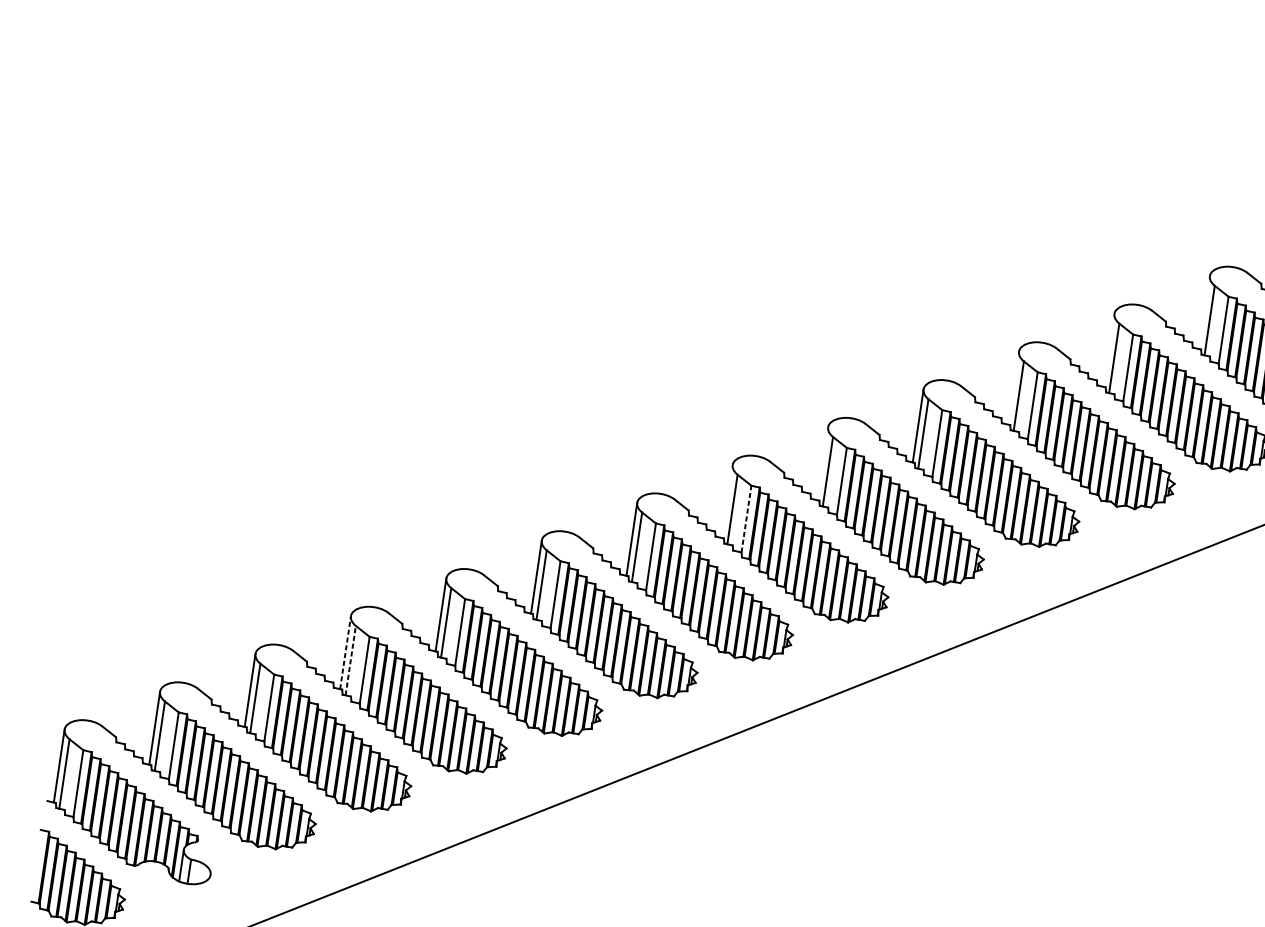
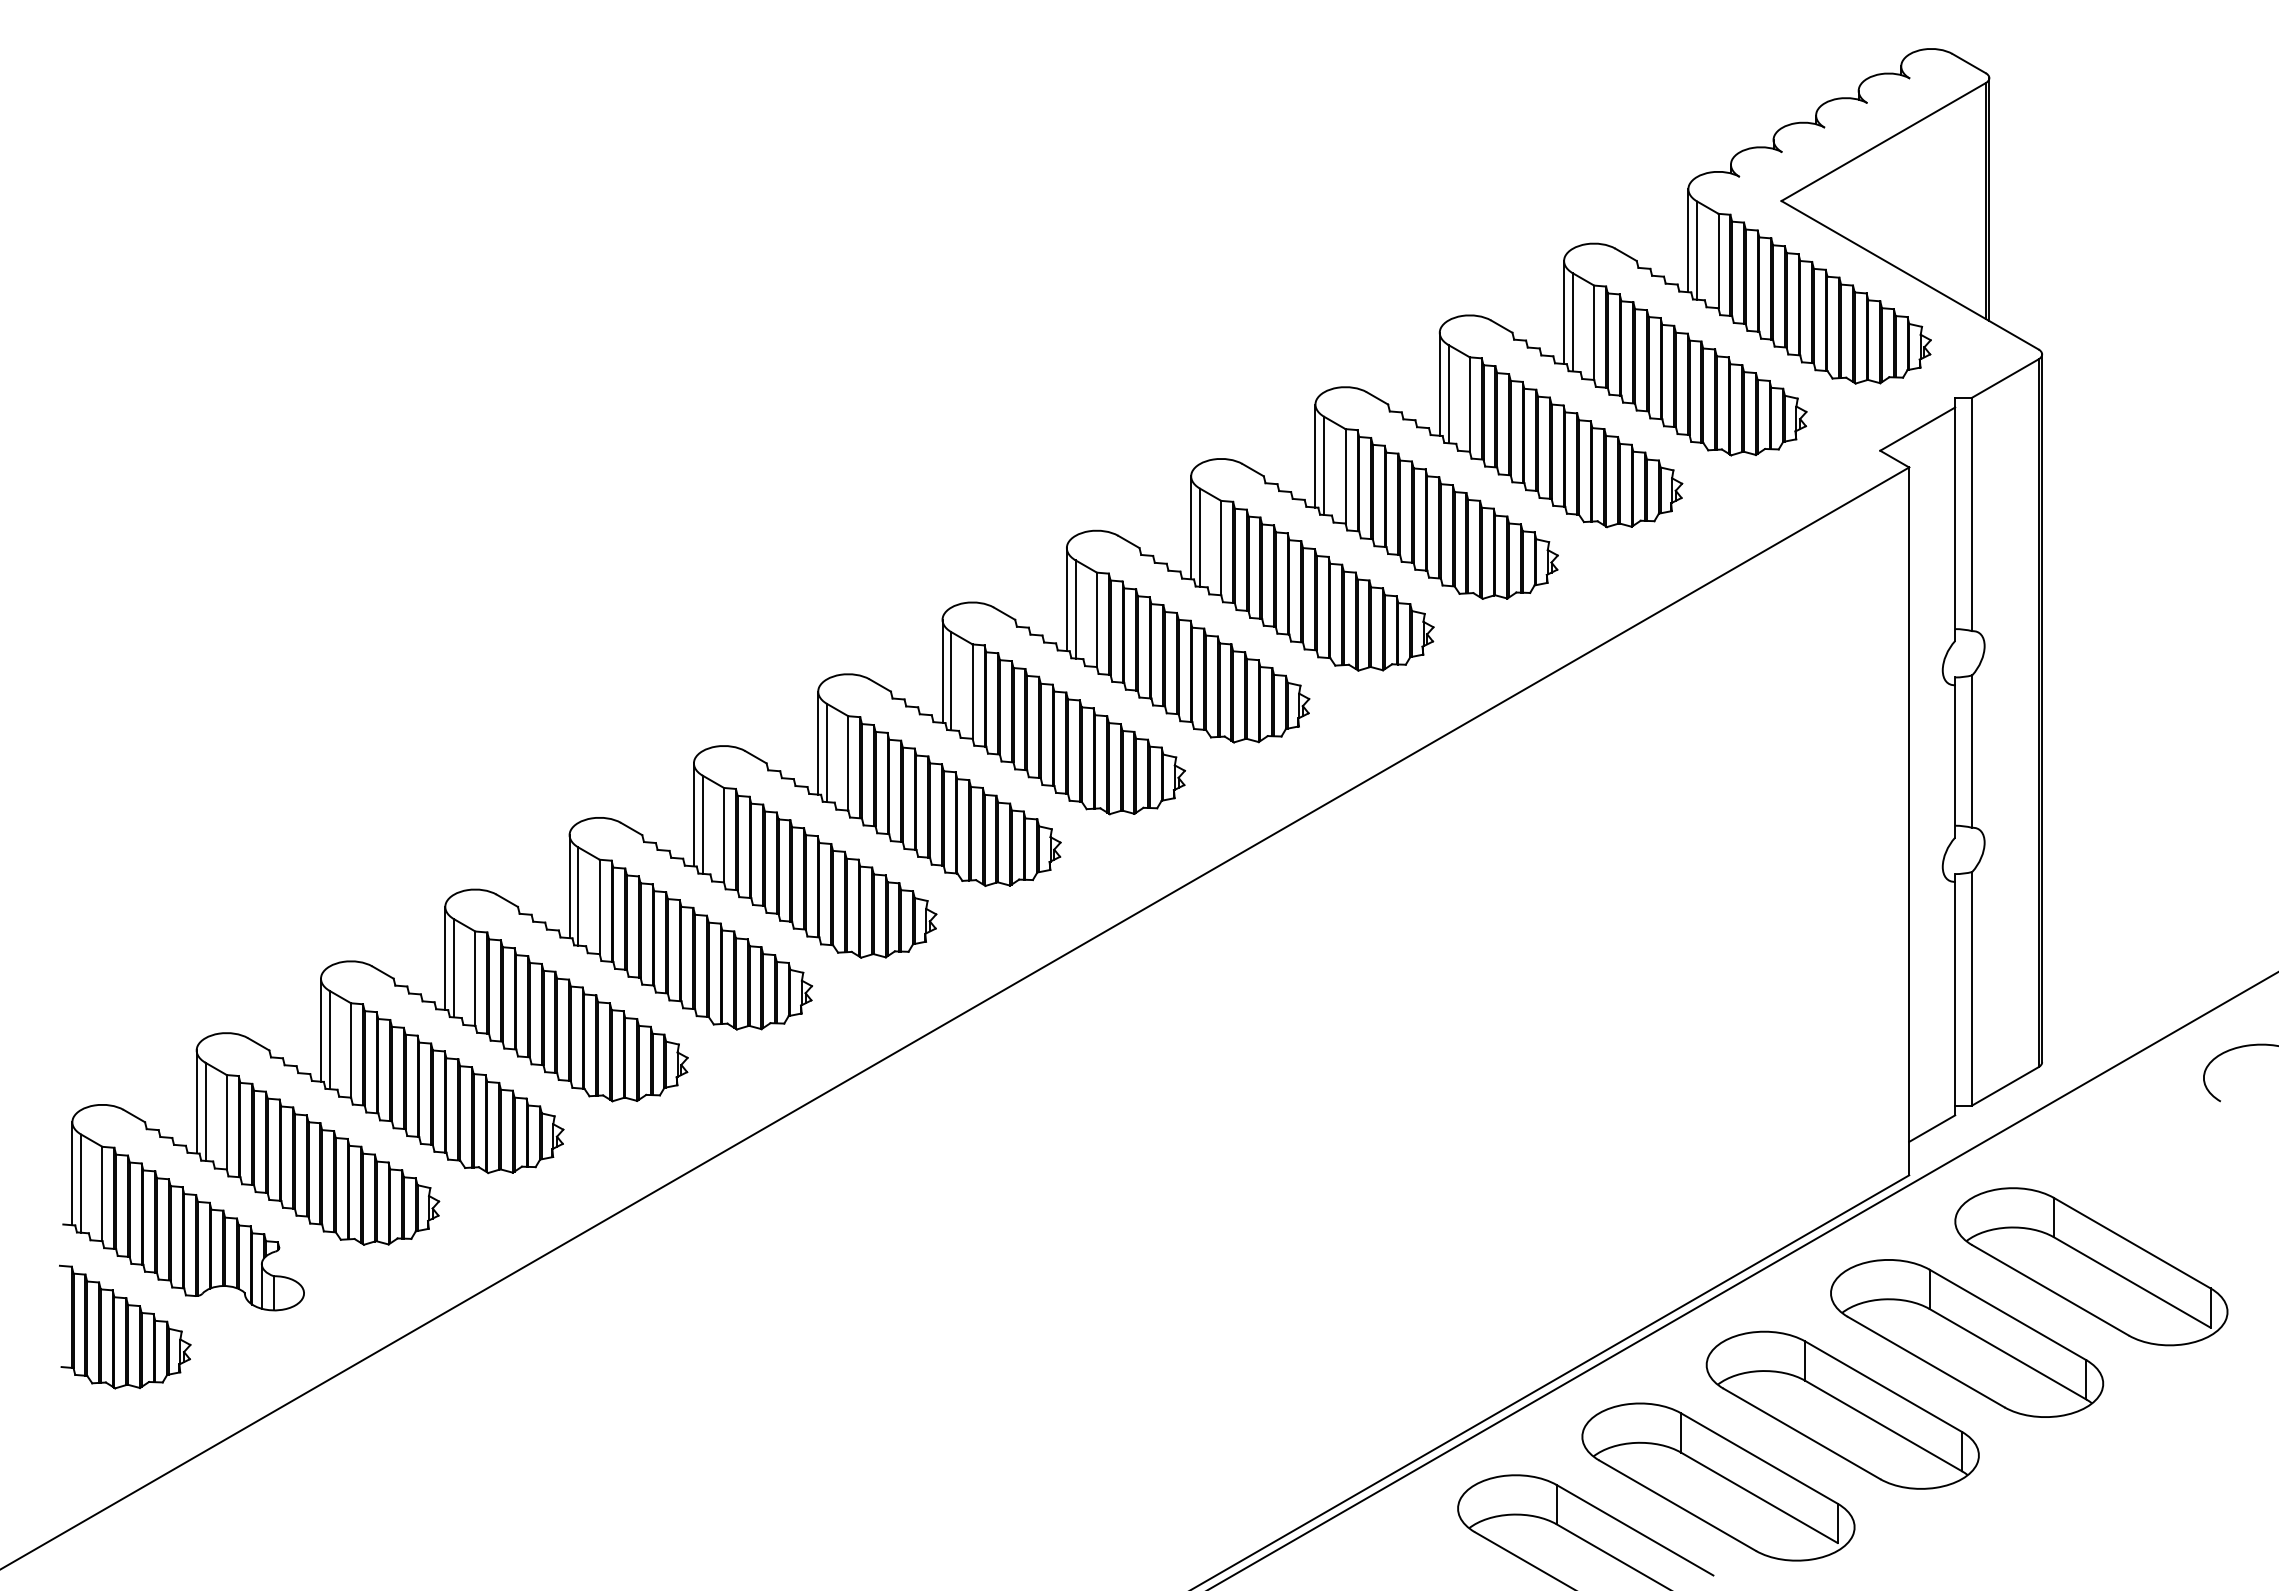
line: (1204, 312) -> (1564, 312), added
line: (1108, 349) -> (1439, 383), added
line: (1013, 387) -> (1315, 455), added
line: (822, 463) -> (1066, 599), added
line: (727, 500) -> (942, 670), added
line: (746, 518) -> (972, 691), dashed -> solid
line: (345, 652) -> (445, 957), dashed -> solid
line: (351, 660) -> (454, 967), dashed -> solid

